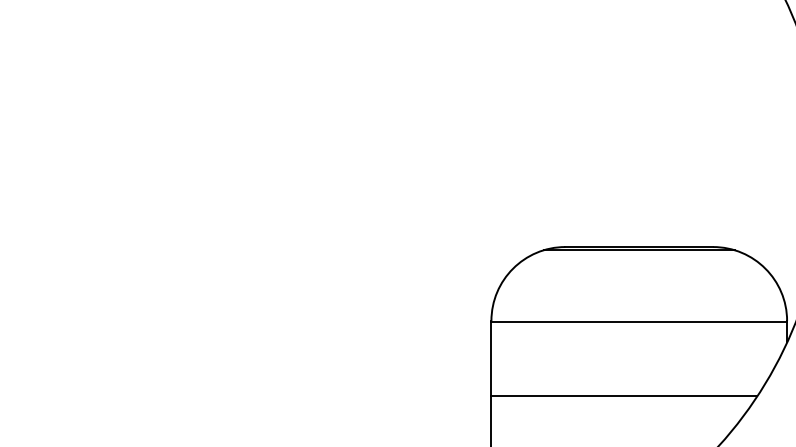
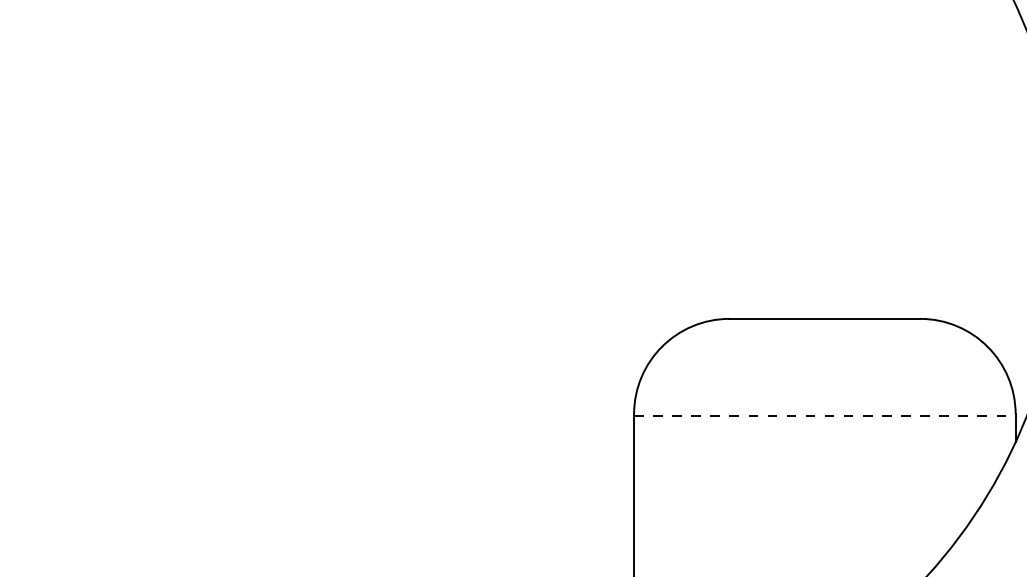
line: (638, 250) -> (824, 323), removed
line: (638, 322) -> (824, 416), solid -> dashed
line: (624, 396) -> (805, 511), removed

